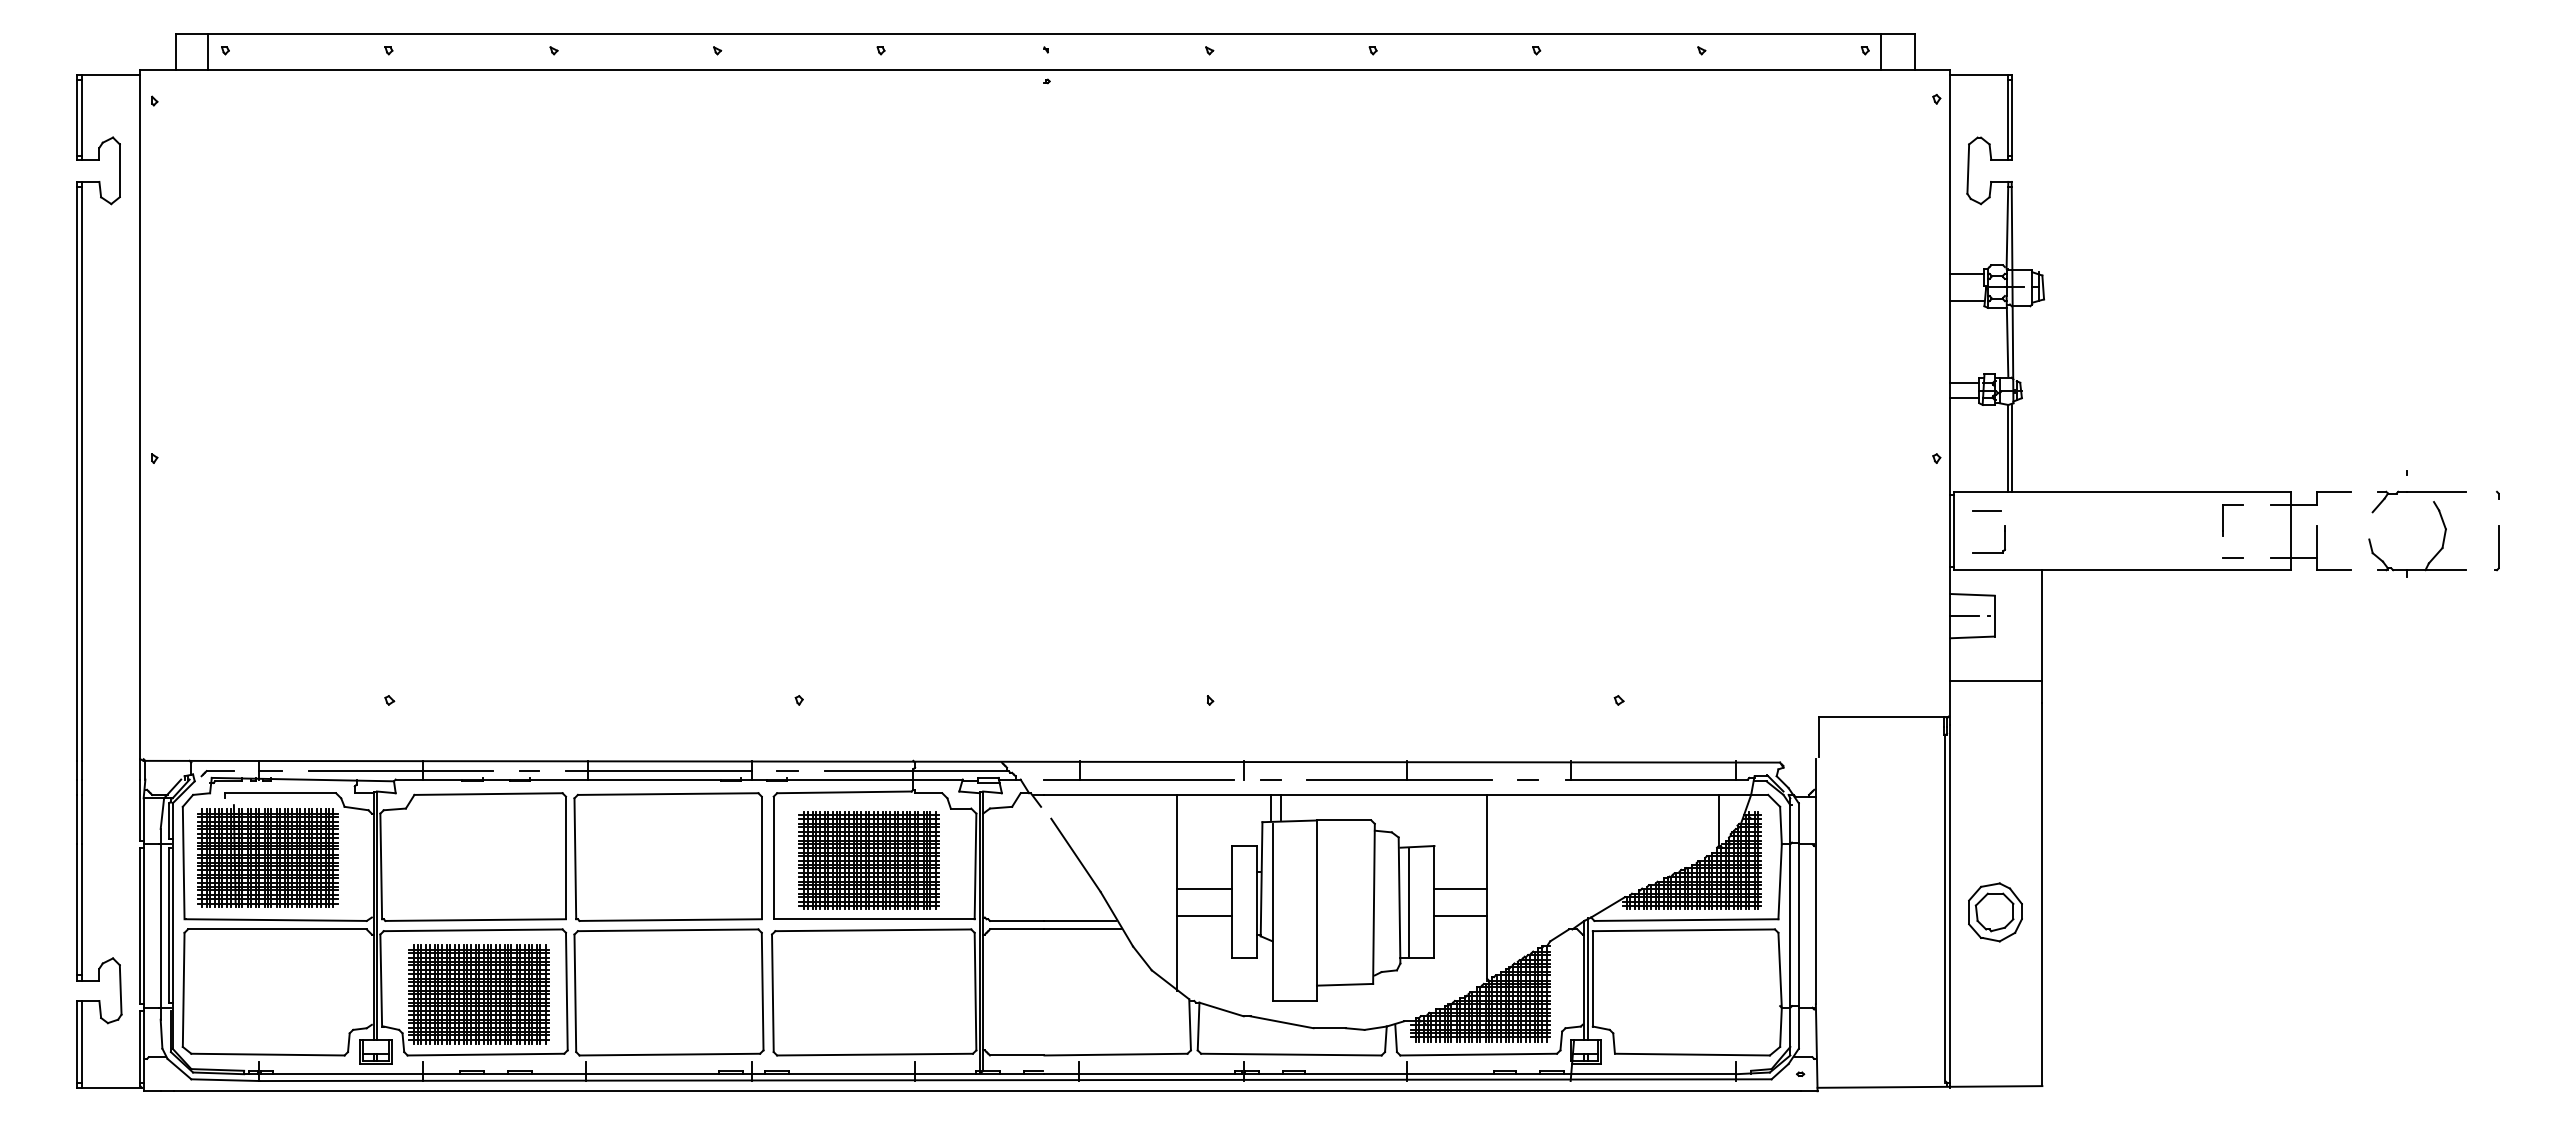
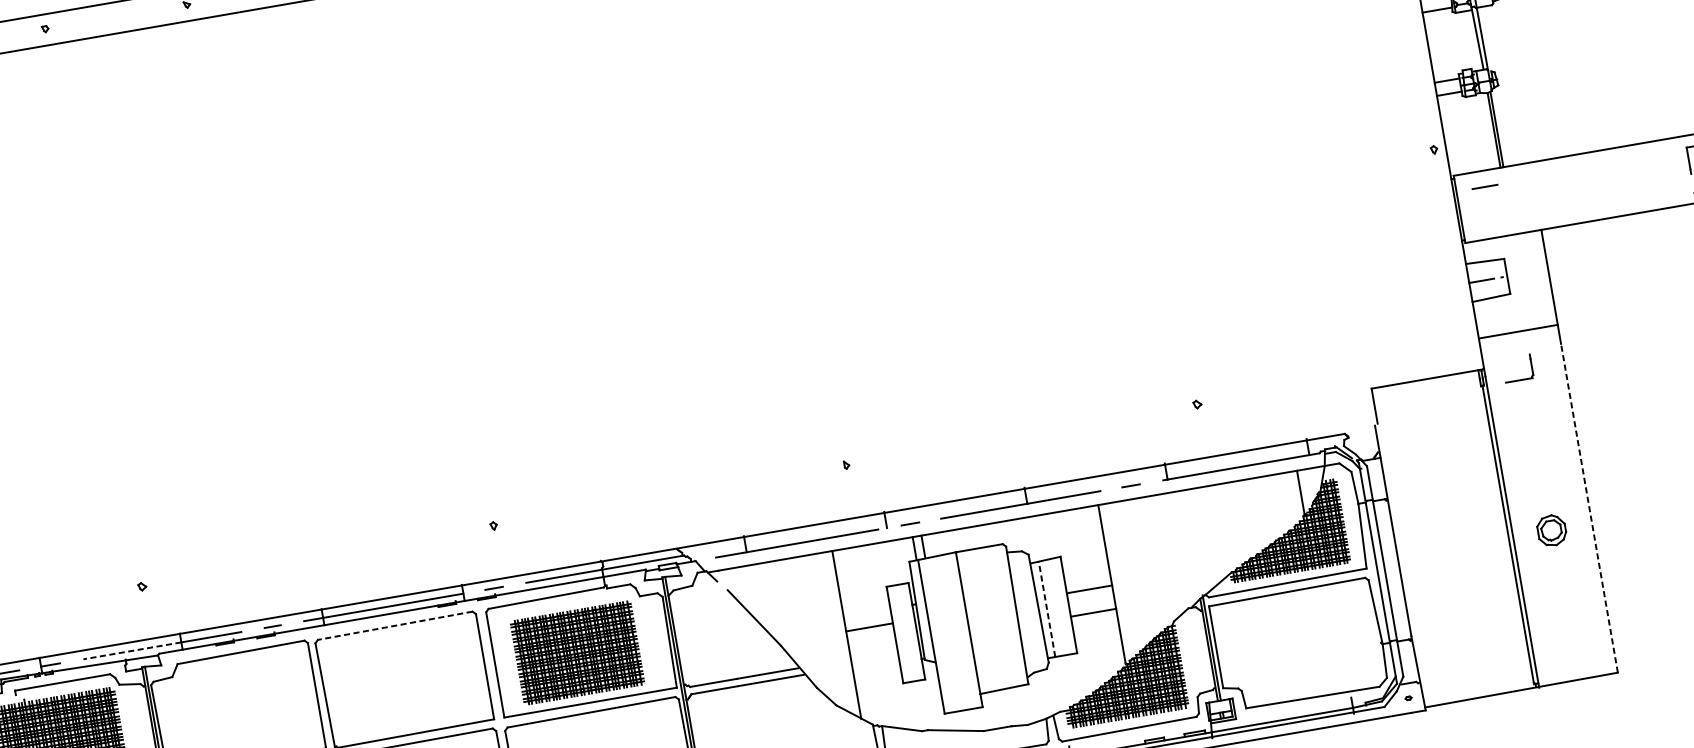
part: (1988, 552) -> (1519, 379), moved
line: (365, 771) -> (132, 651), solid -> dashed
line: (667, 794) -> (394, 626), solid -> dashed
line: (2042, 894) -> (1589, 508), solid -> dashed
line: (1408, 902) -> (1046, 609), solid -> dashed
part: (1995, 912) -> (1551, 530), size x0.6
line: (1204, 915) -> (873, 650), removed

